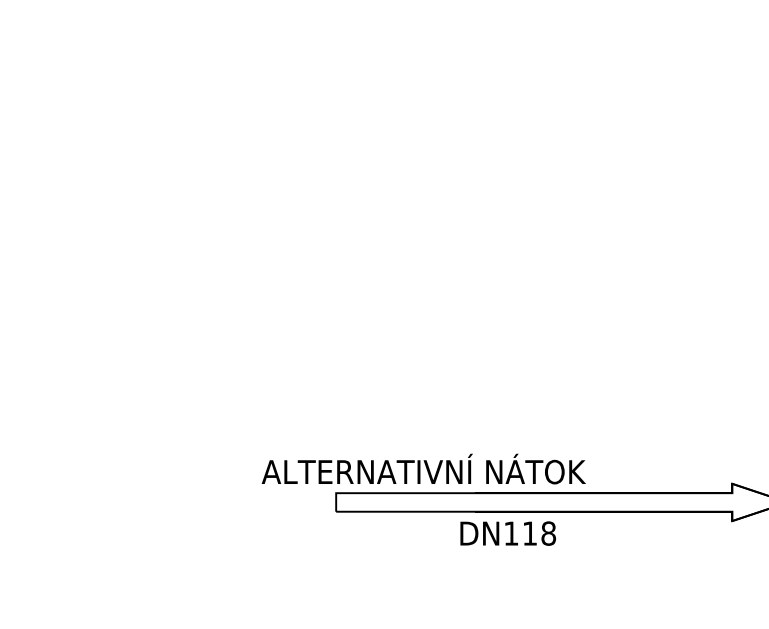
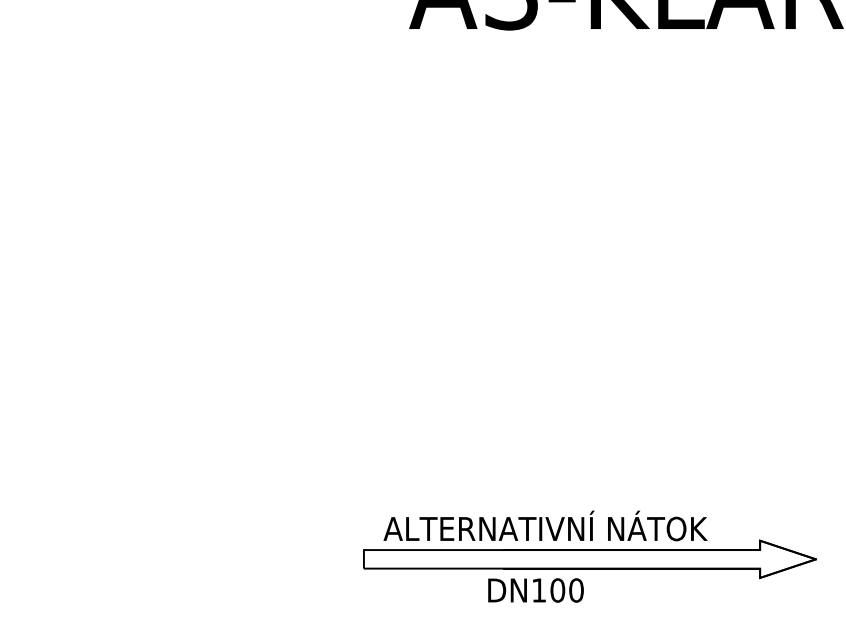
text: (423, 468) -> (545, 525), moved
text: (538, 533) -> (566, 590), DN118 -> DN100

